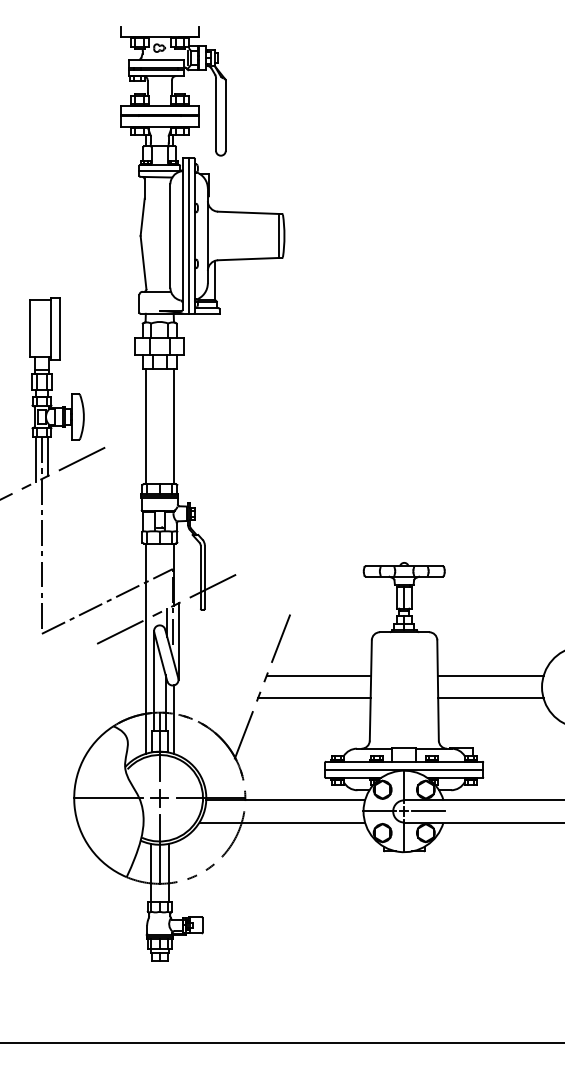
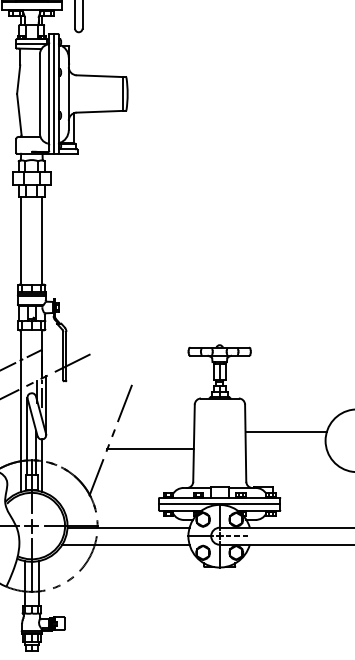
line: (318, 676) -> (153, 432), removed
line: (490, 698) -> (285, 449), removed
line: (429, 811) -> (239, 536), solid -> dashed

